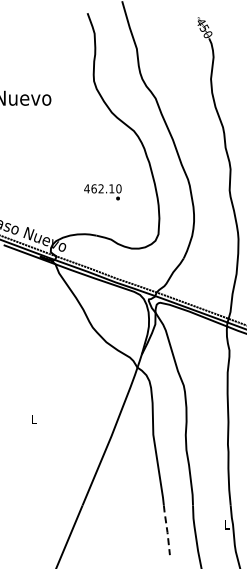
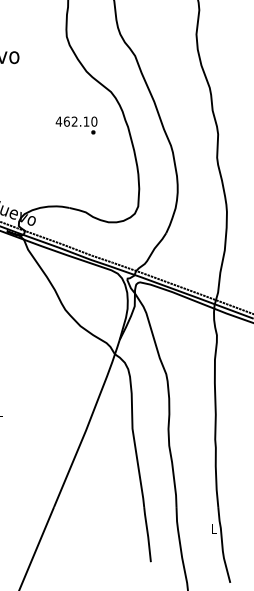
text: (102, 192) -> (76, 125), moved
line: (167, 530) -> (148, 534), dashed -> solid

